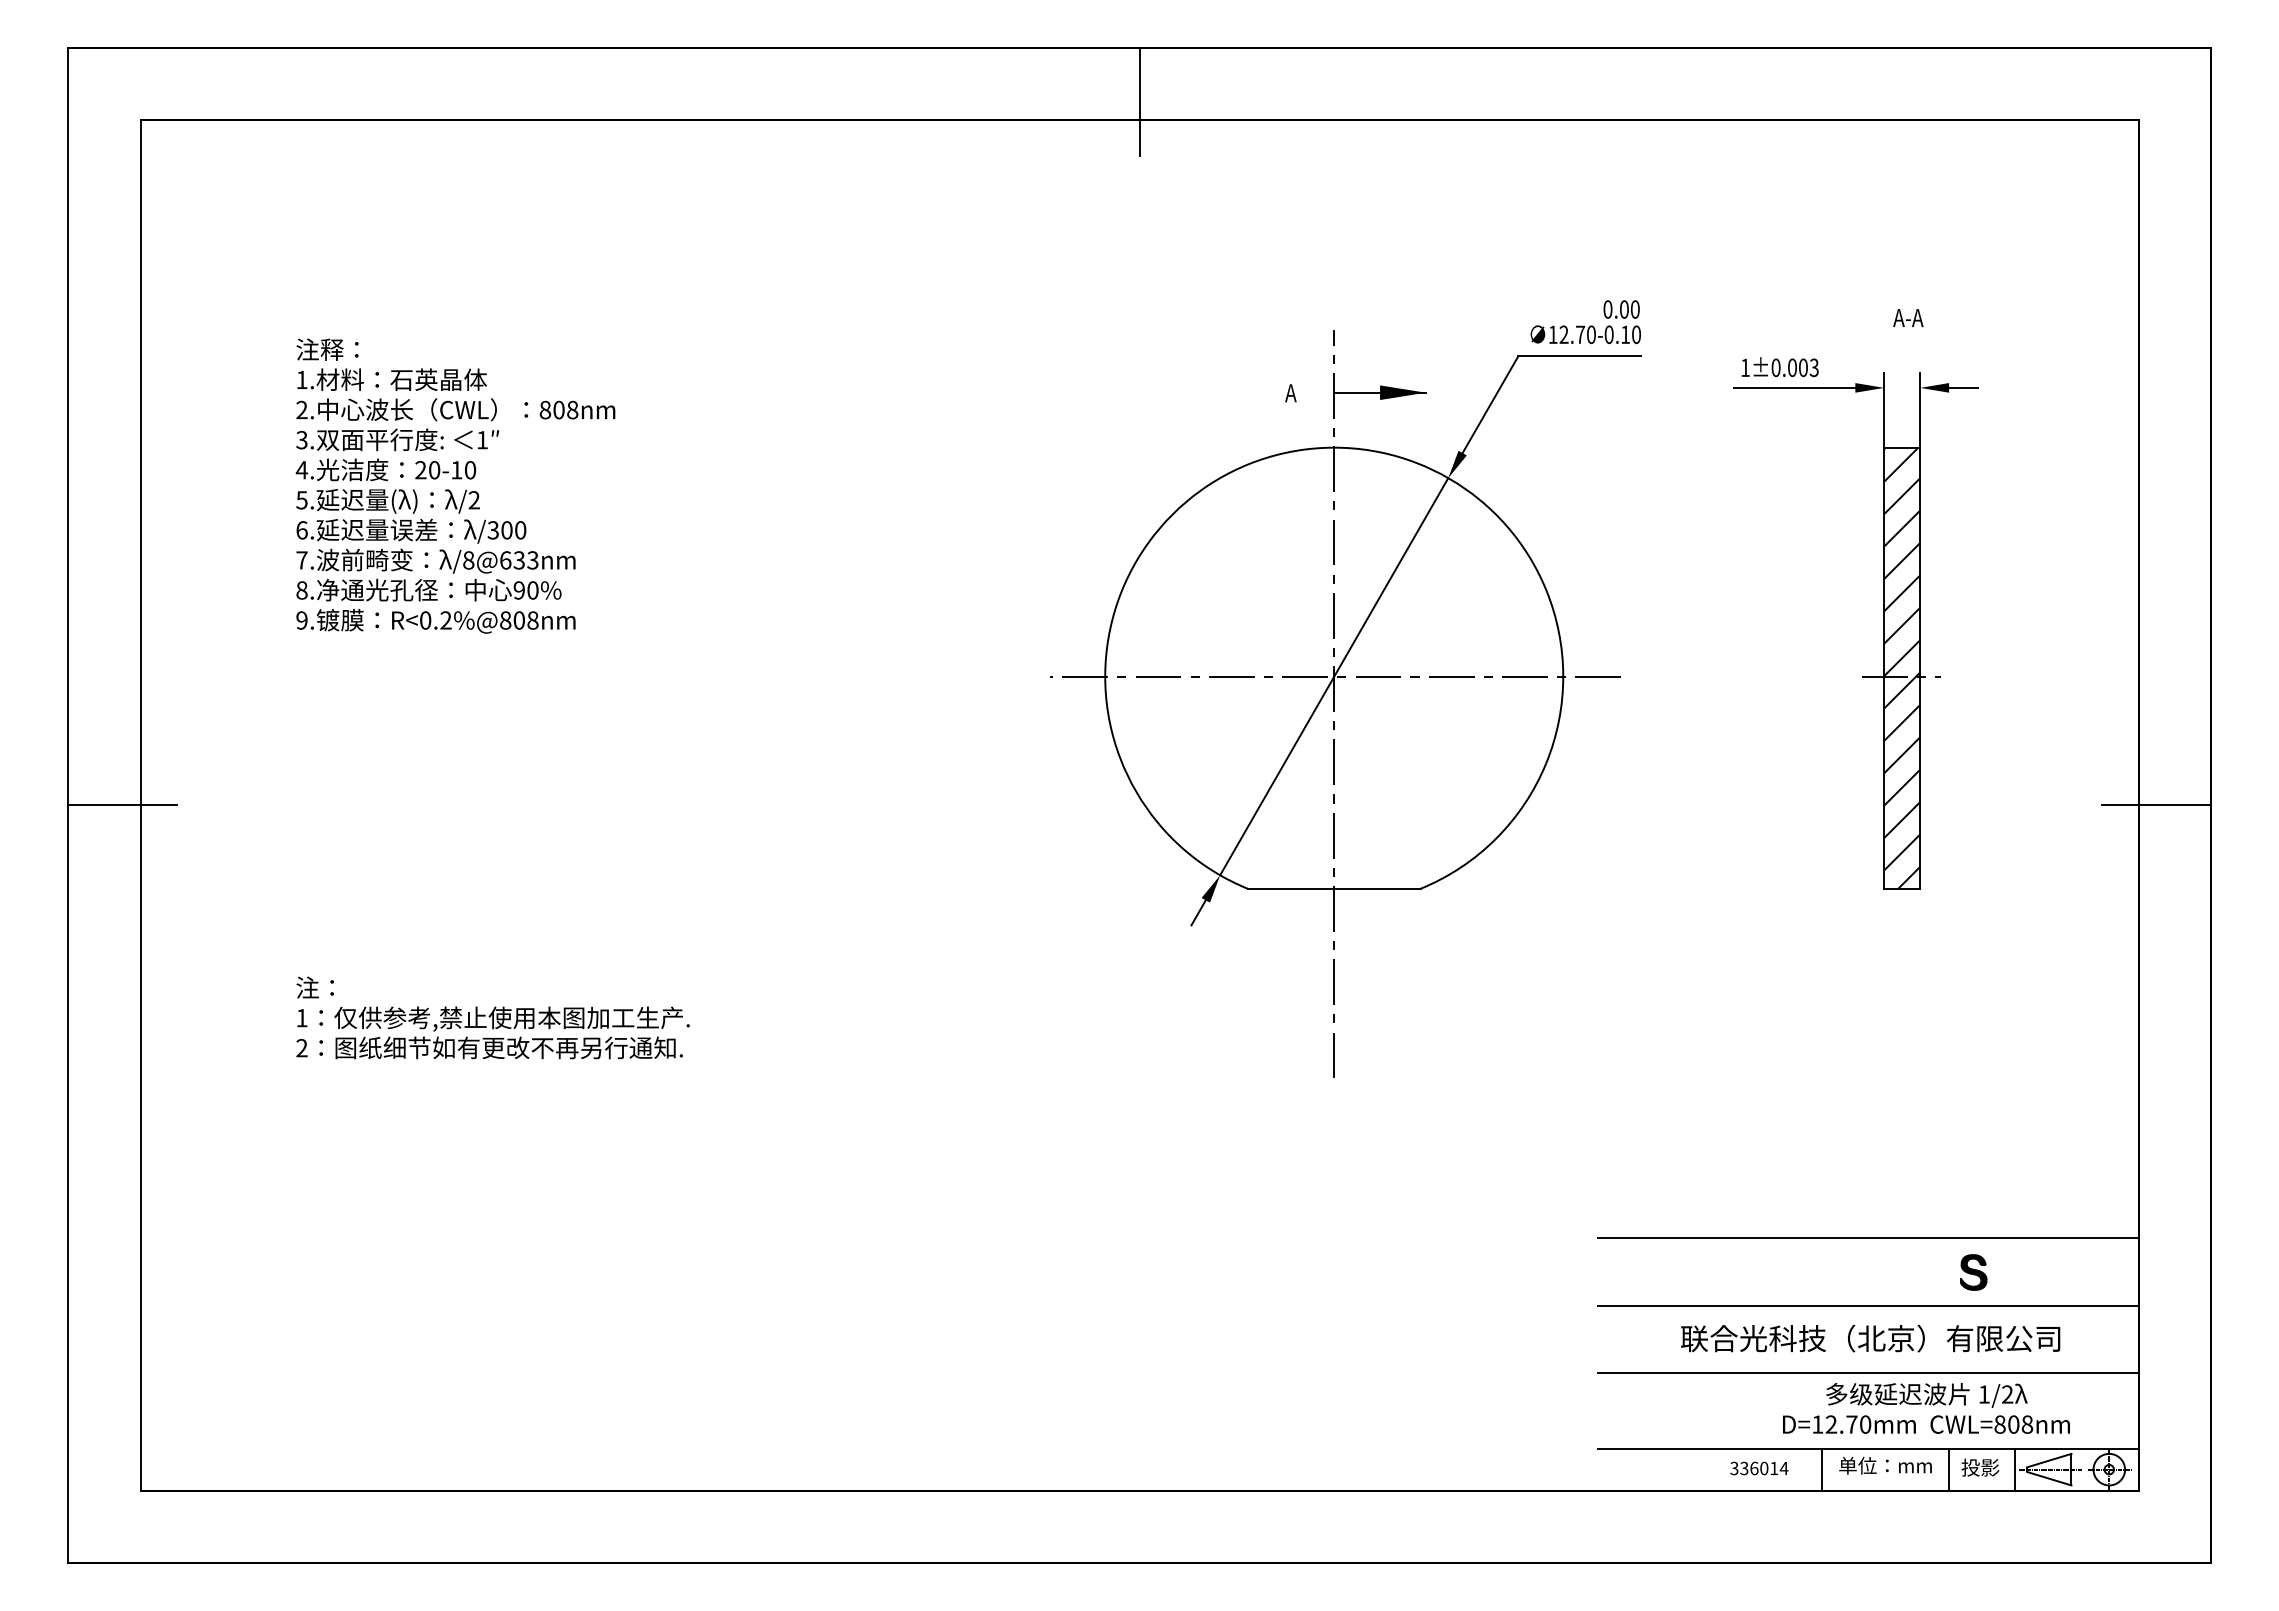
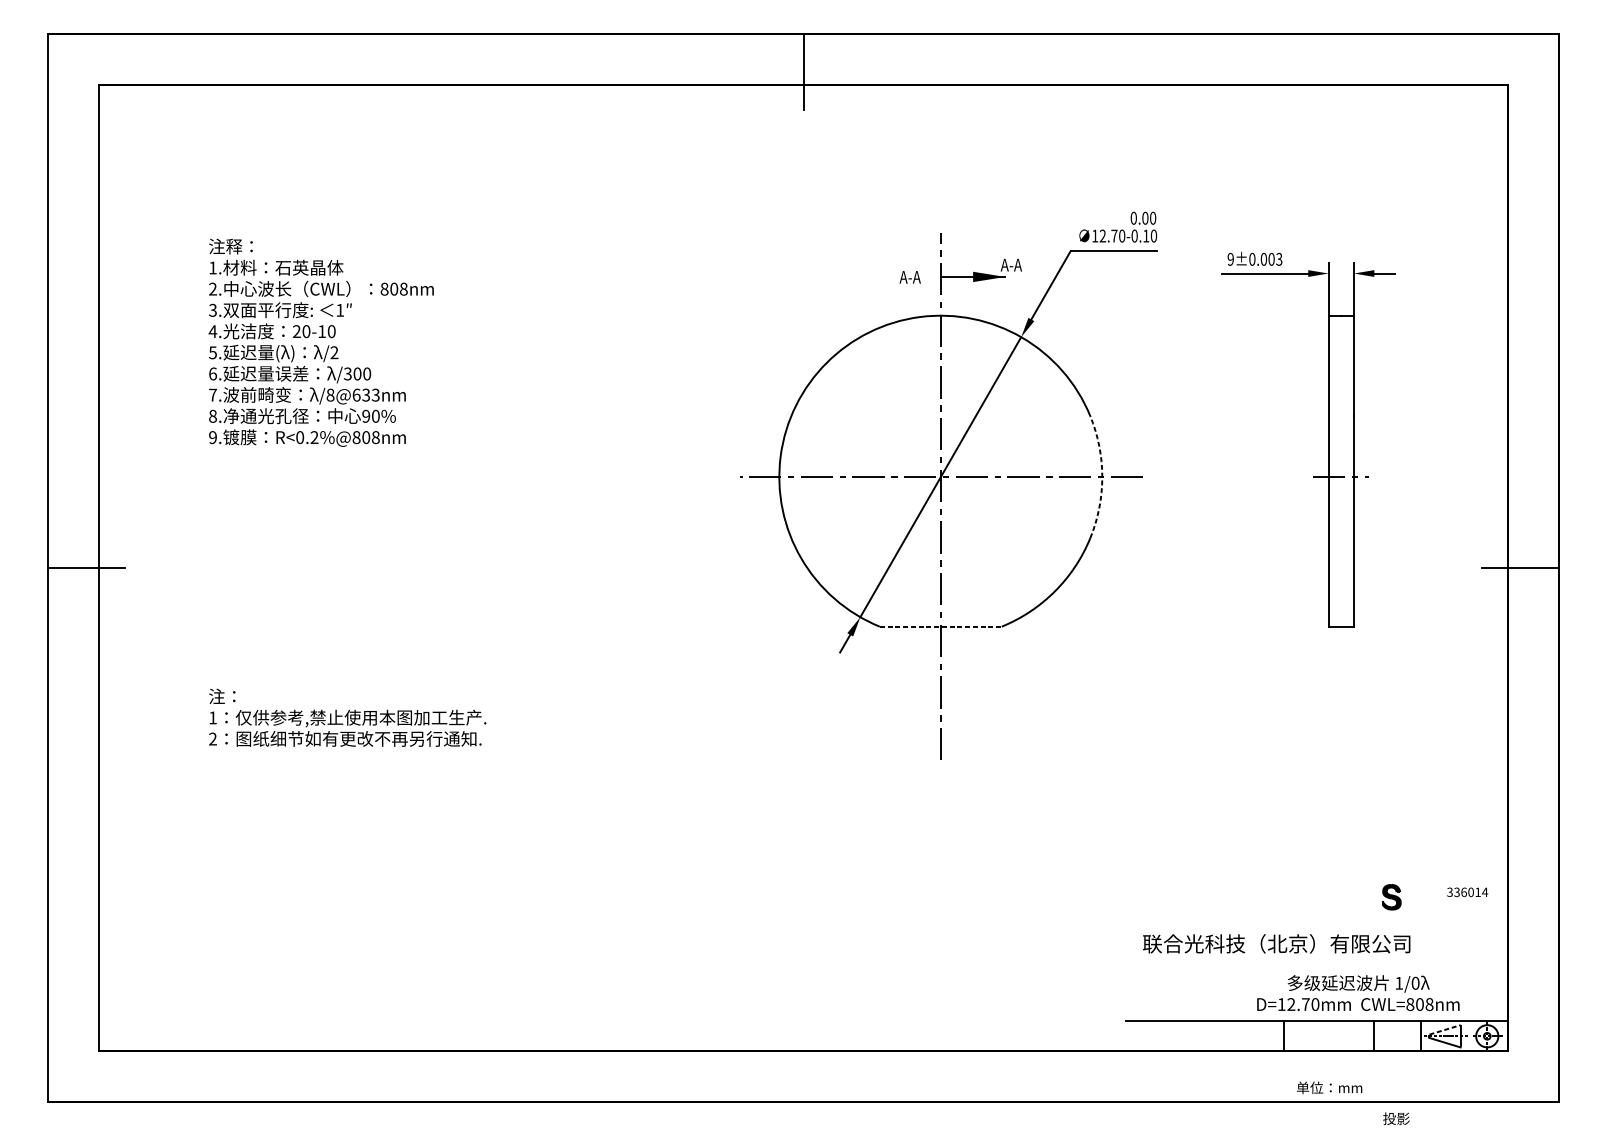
text: (1908, 317) -> (1011, 264), moved
text: (1745, 367) -> (1230, 259), 1±0.003 -> 9±0.003
text: (1290, 393) -> (909, 277), A -> A-A
hatch: (1902, 667) -> (1341, 470), removed
arc: (1563, 676) -> (1102, 477), solid -> dashed
line: (1334, 888) -> (940, 626), solid -> dashed
line: (1867, 1238) -> (1316, 873), removed
line: (1867, 1305) -> (1316, 920), removed
text: (1870, 1338) -> (1276, 943), moved
line: (1867, 1372) -> (1316, 967), removed
text: (2007, 1394) -> (1415, 983), 1/2 -> 1/0
line: (2049, 1460) -> (1445, 1029), solid -> dashed
text: (1885, 1465) -> (1329, 1087), moved
text: (1980, 1467) -> (1396, 1118), moved
text: (1759, 1468) -> (1467, 892), moved

